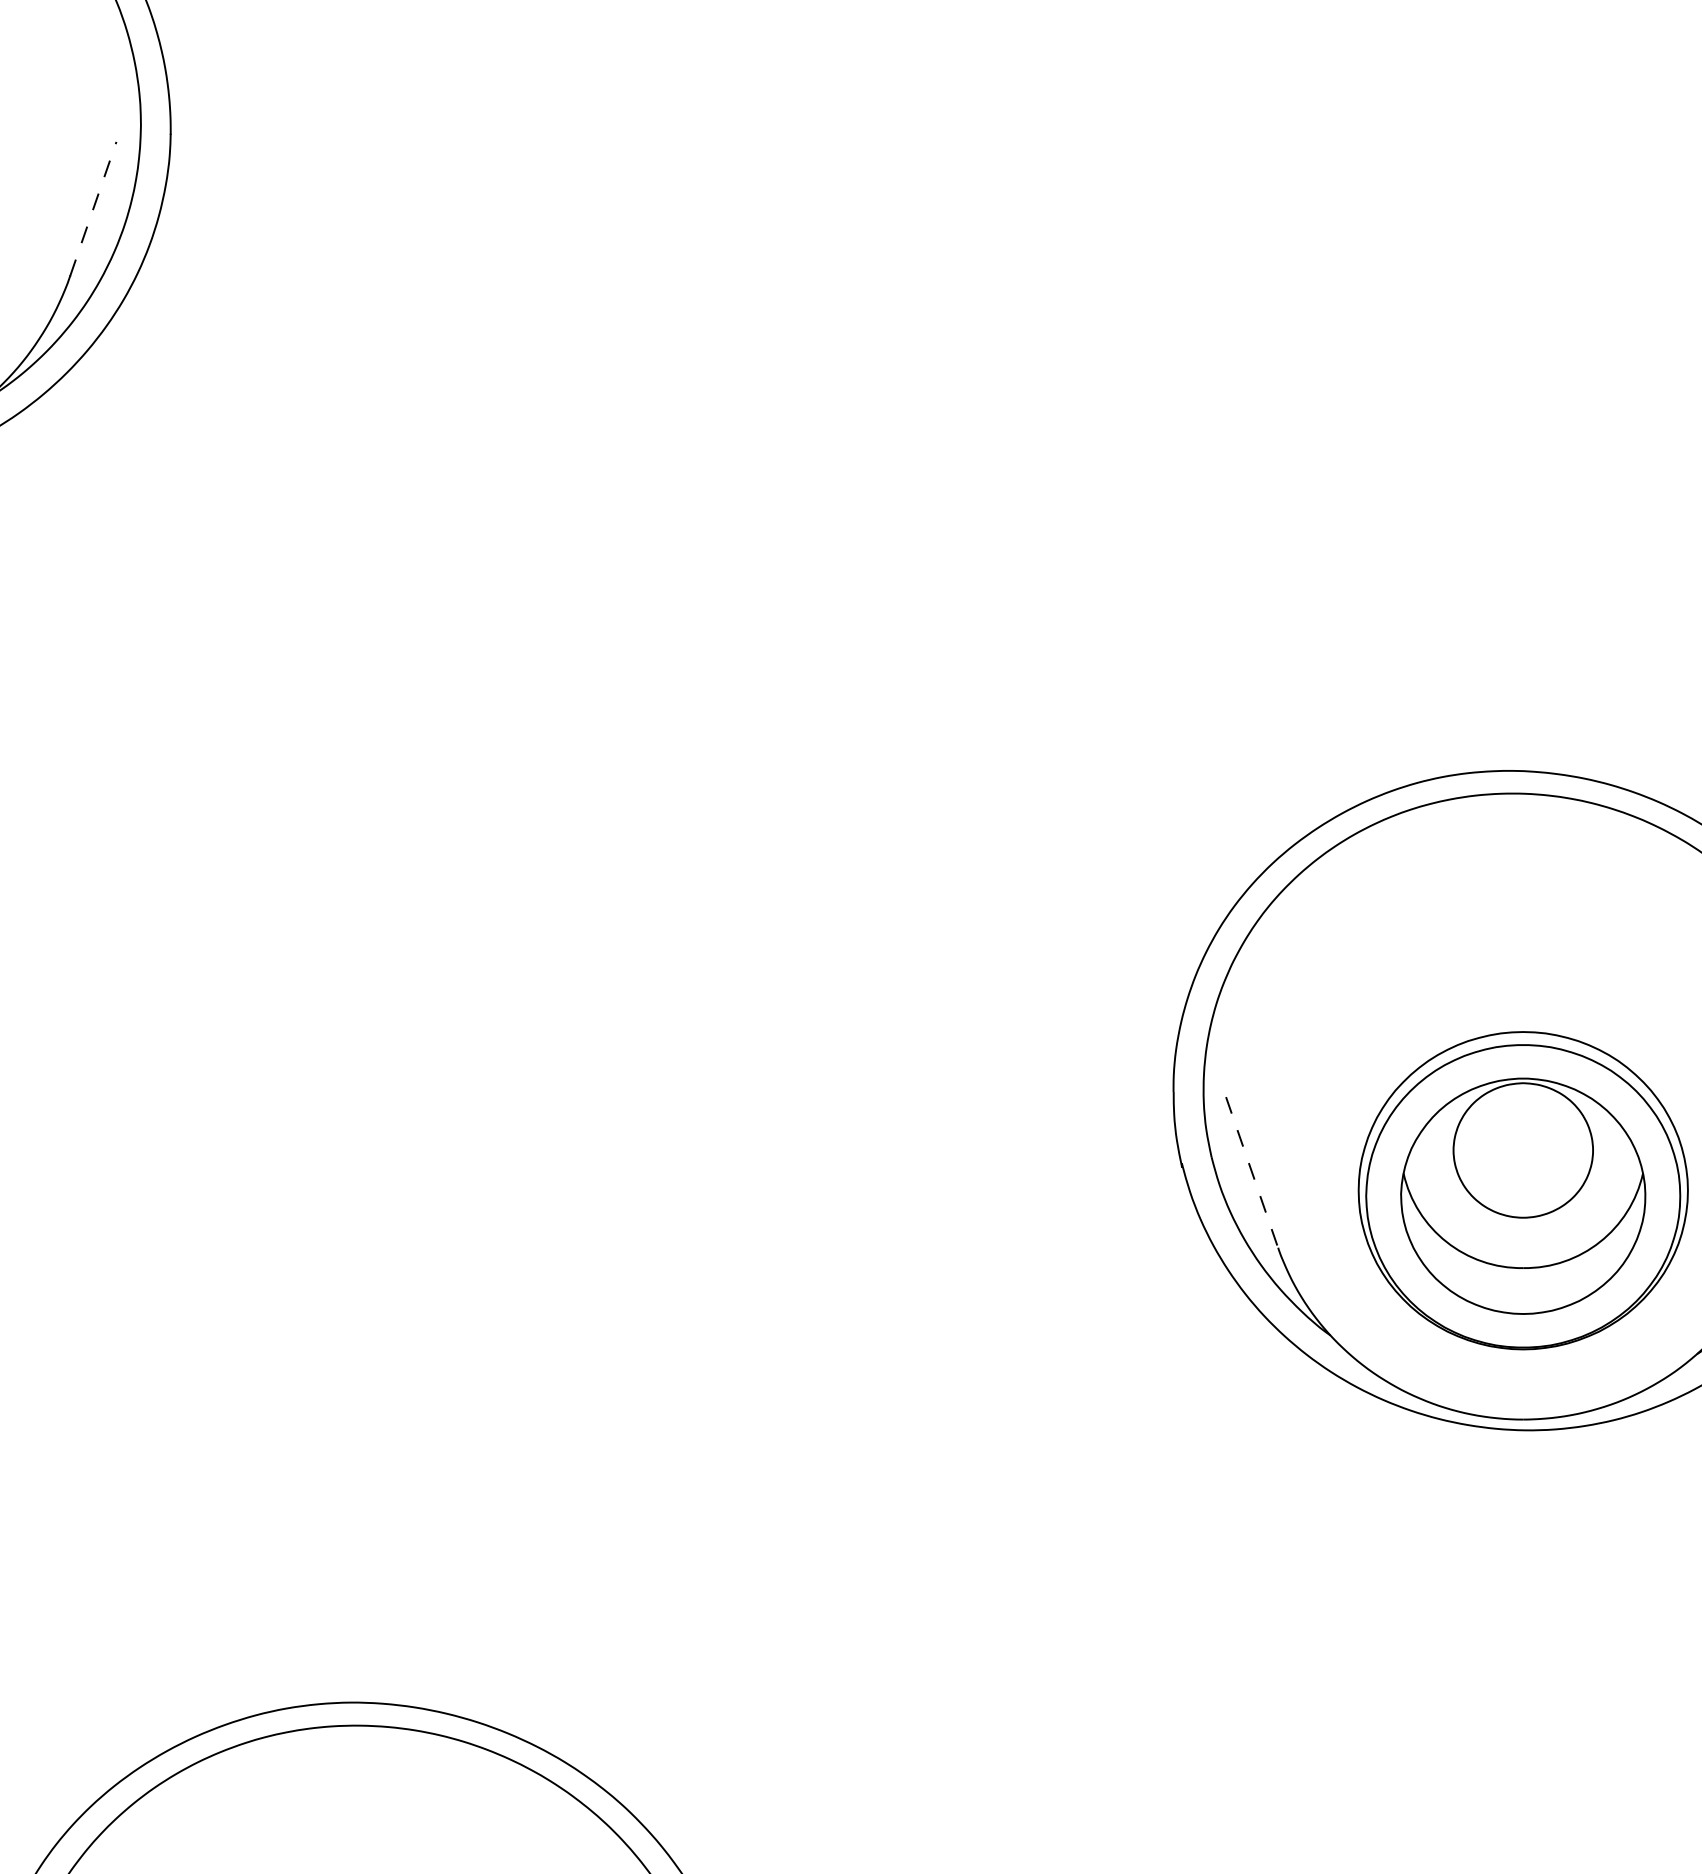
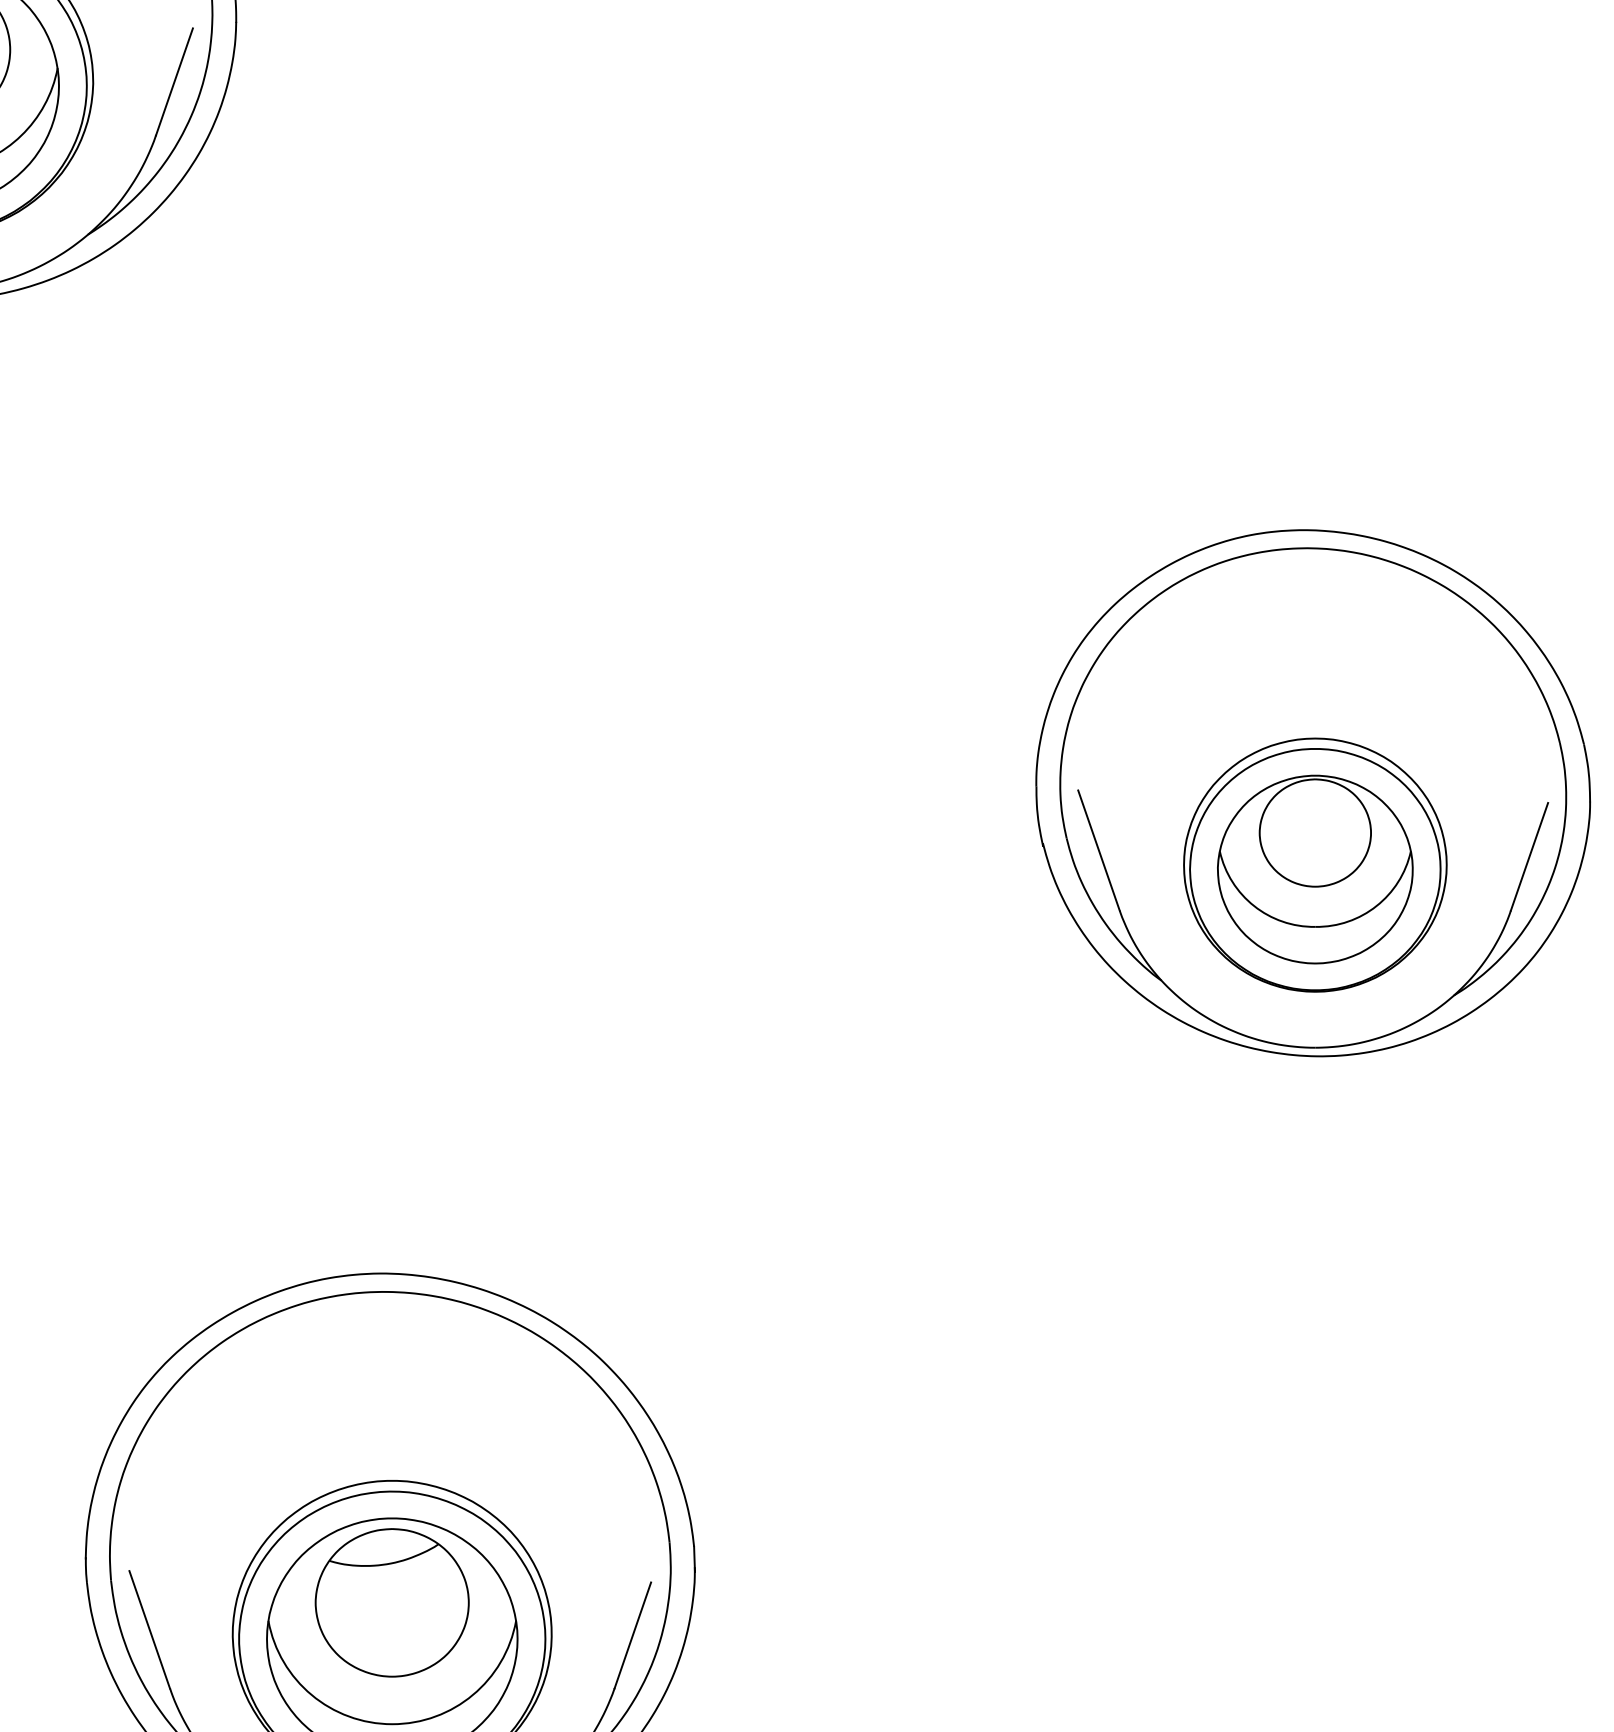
line: (93, 208) -> (174, 81), dashed -> solid
line: (1251, 1172) -> (1098, 850), dashed -> solid

